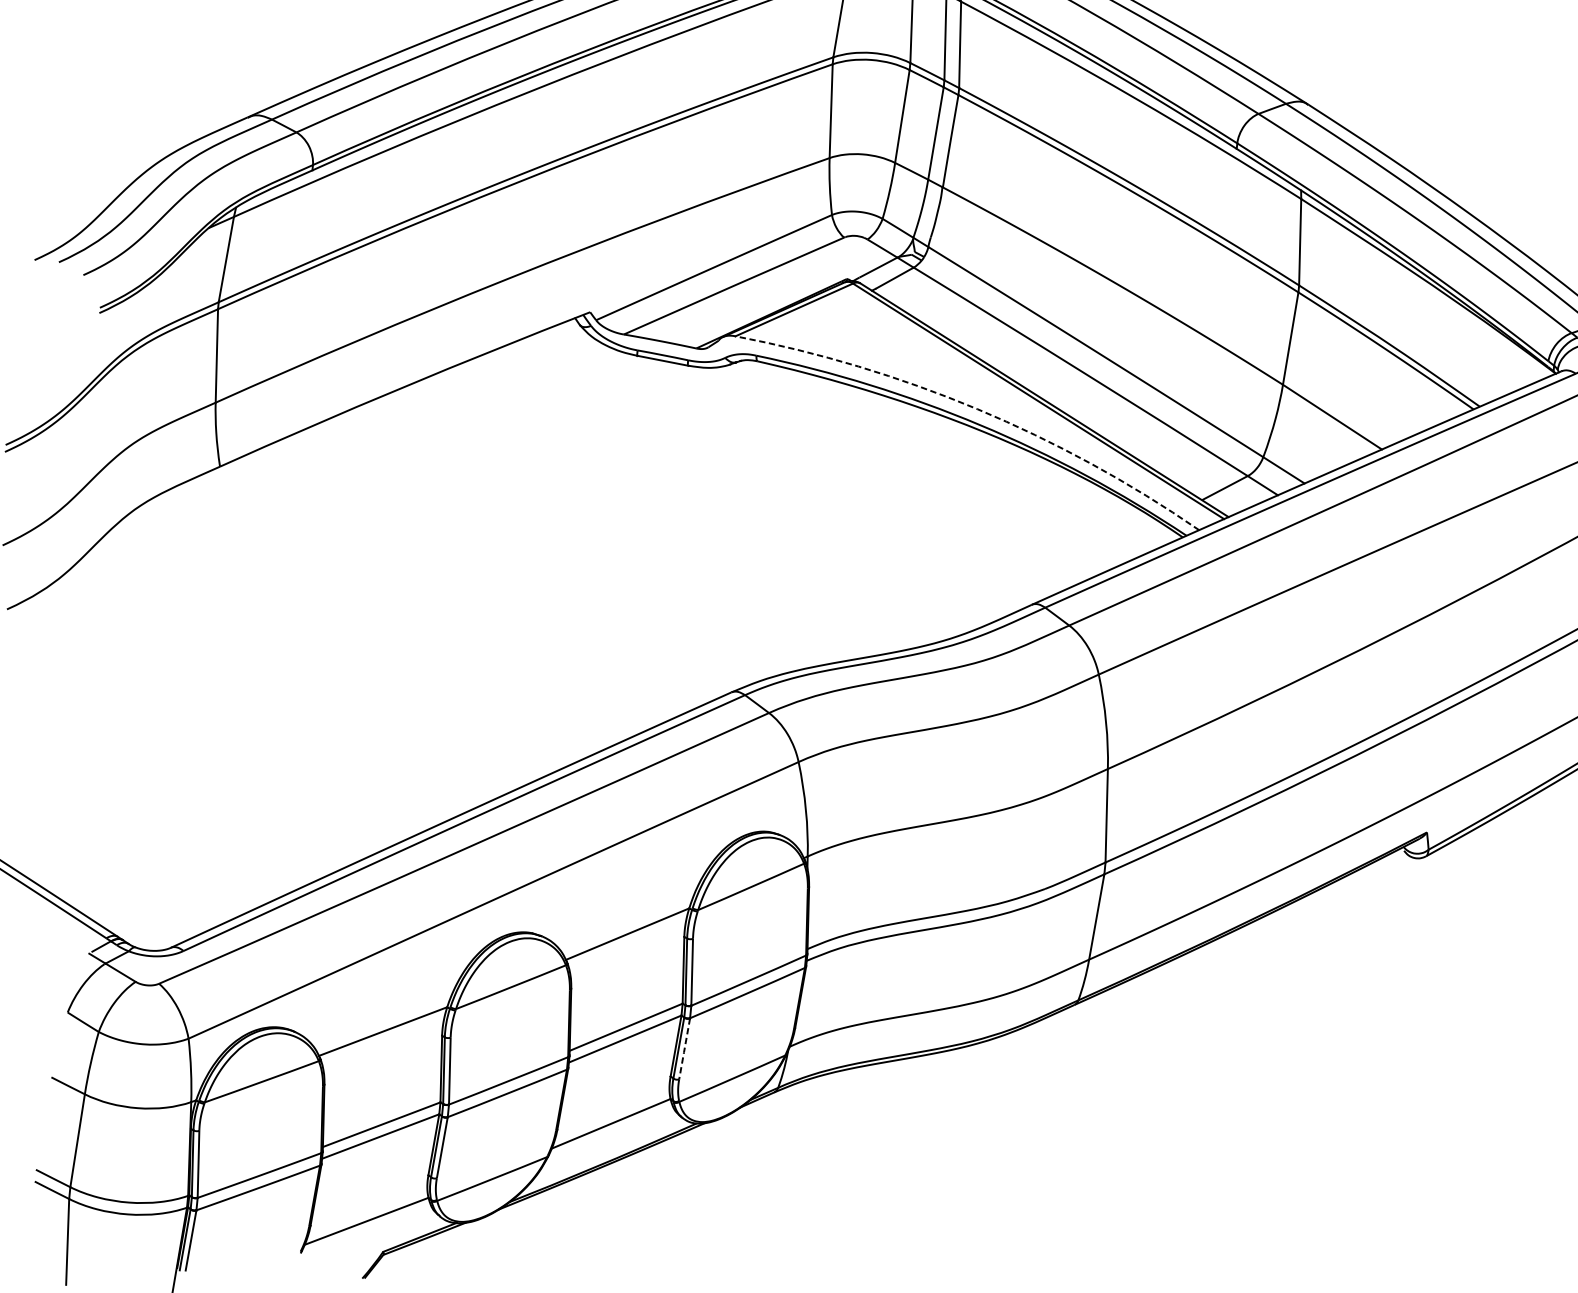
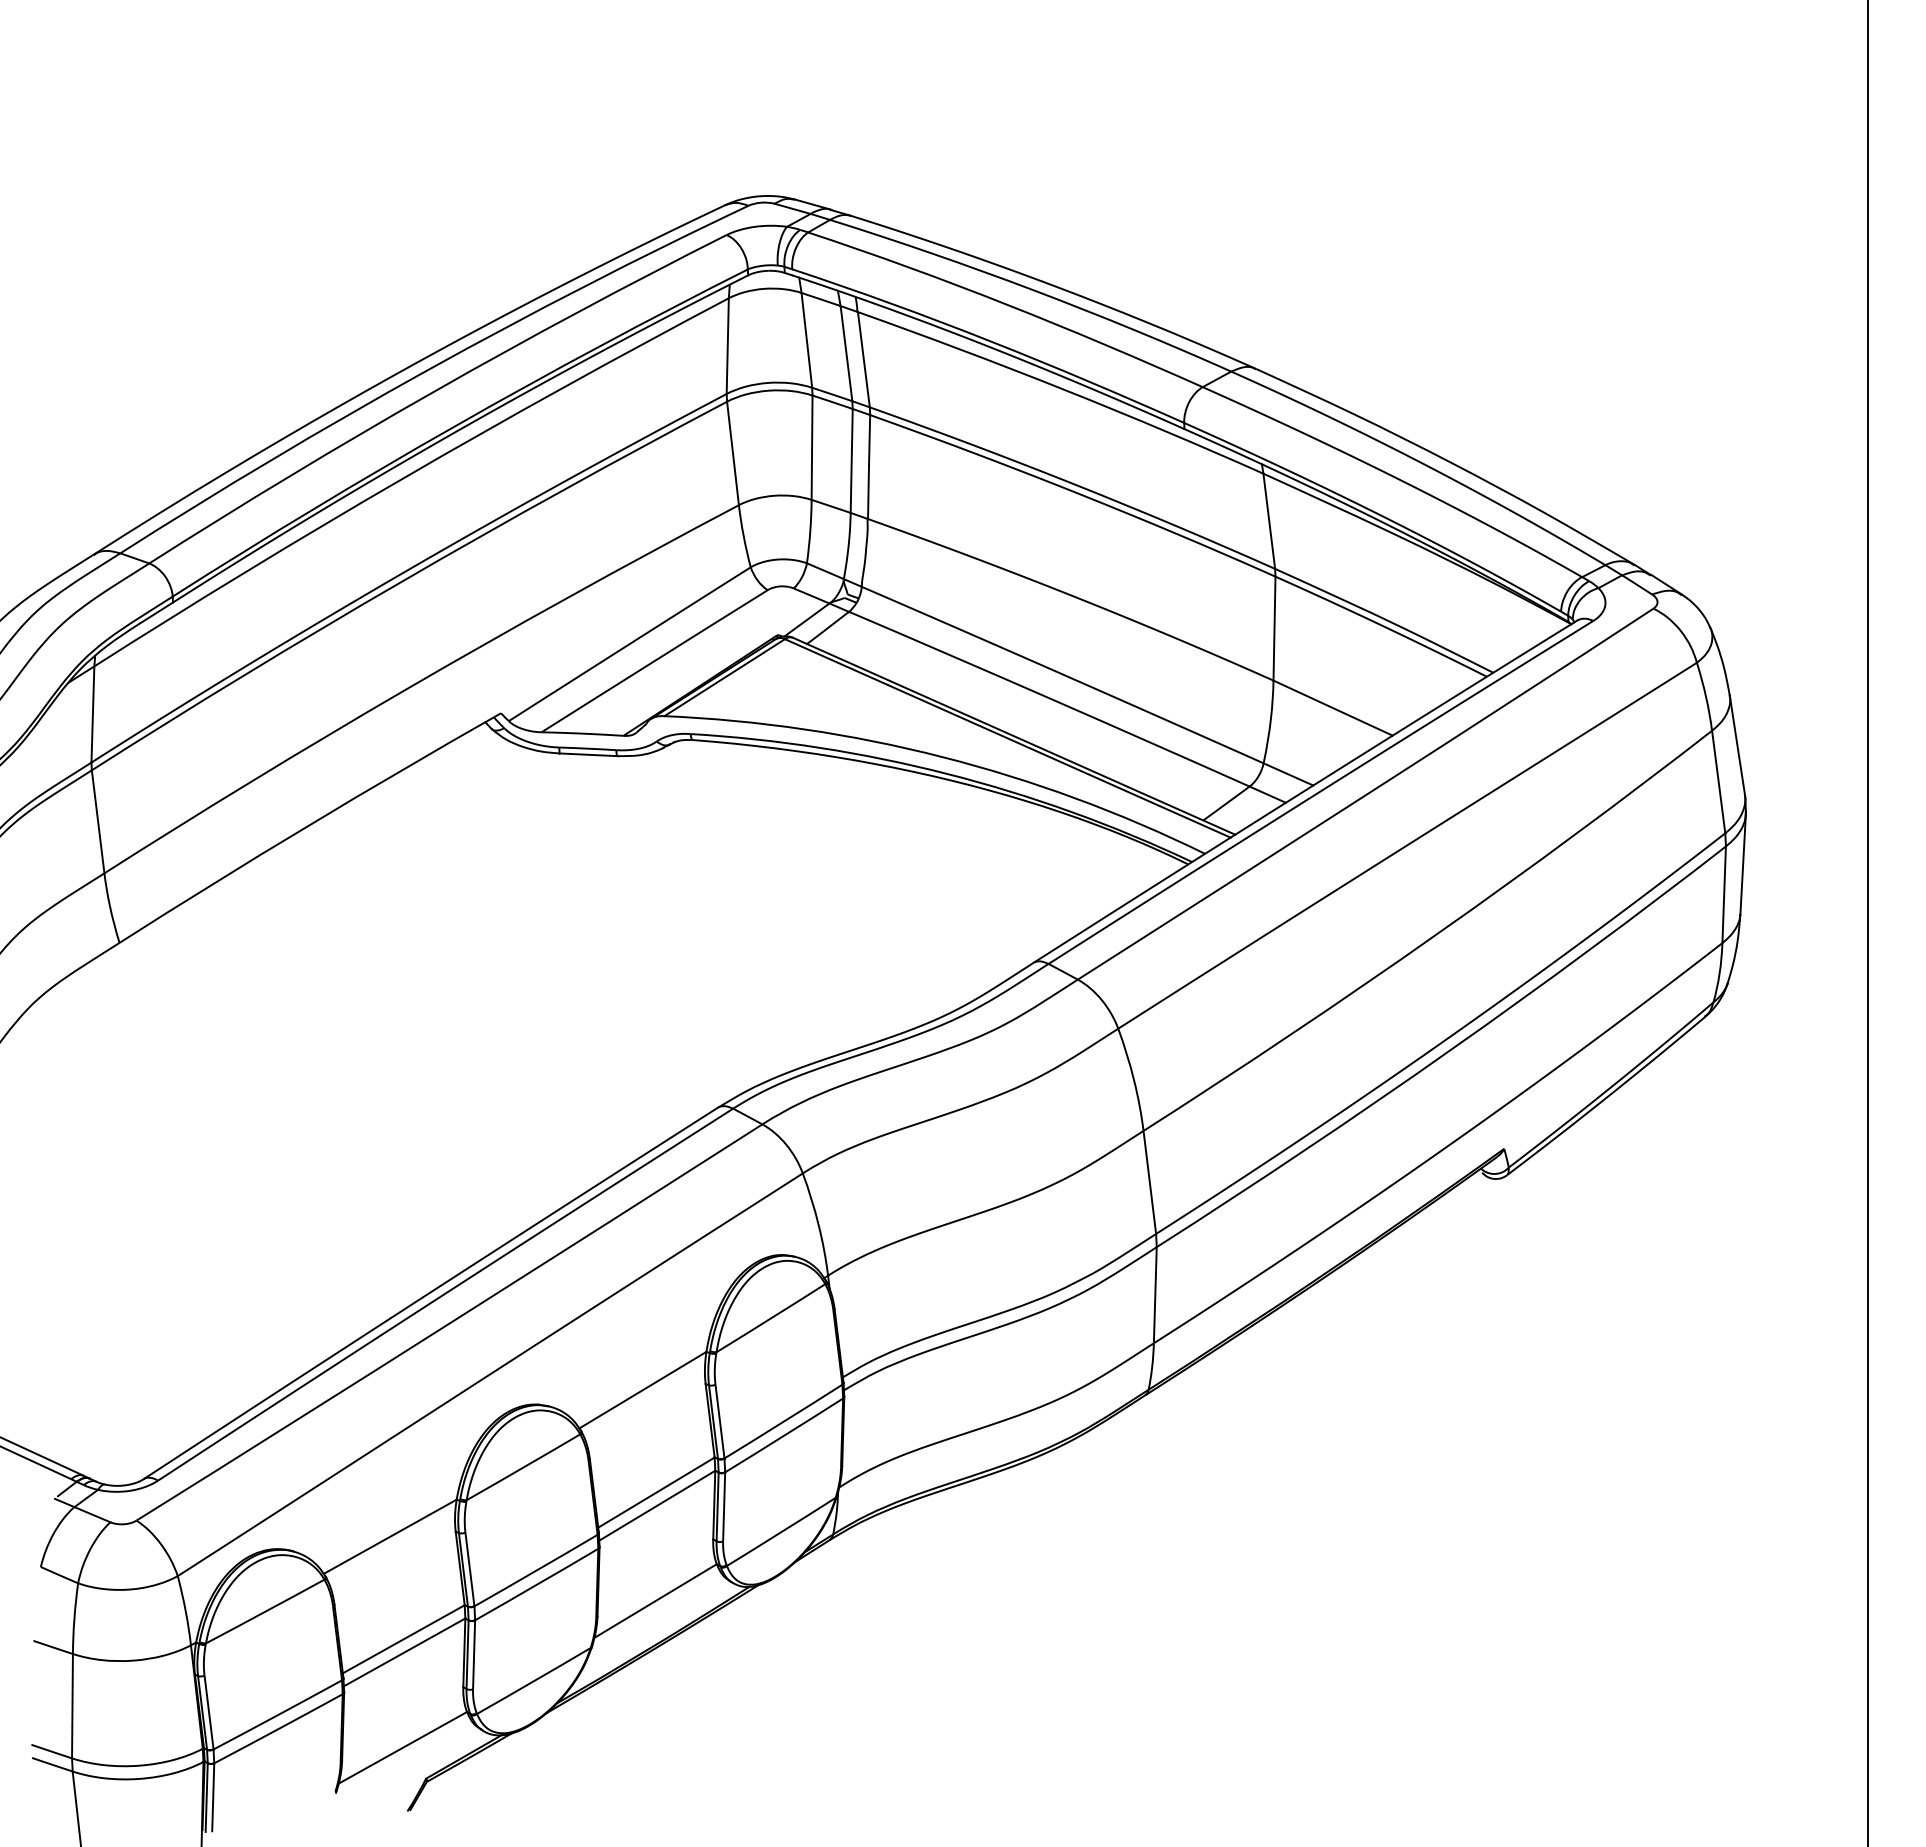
arc: (977, 408) -> (941, 756), dashed -> solid
line: (684, 1050) -> (724, 1508), dashed -> solid

